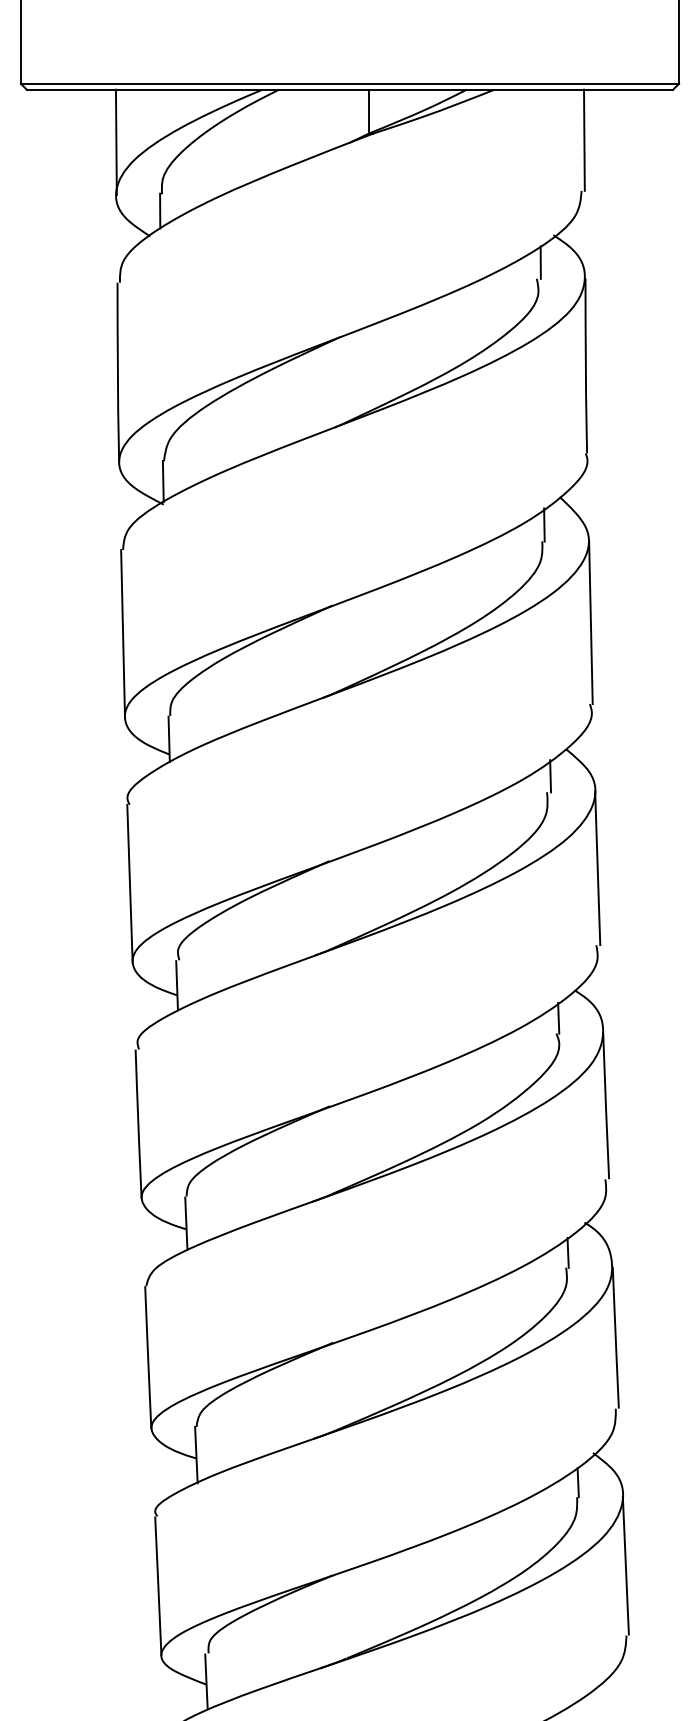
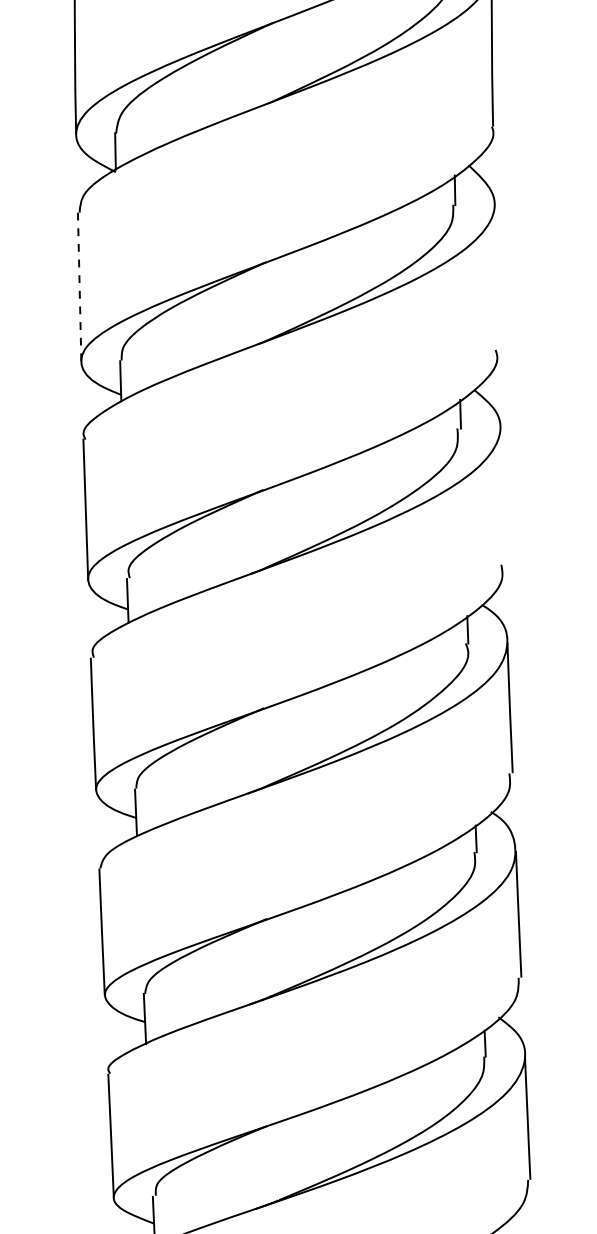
line: (590, 622) -> (496, 277), removed
line: (123, 633) -> (80, 287), solid -> dashed
line: (597, 868) -> (502, 496), removed

